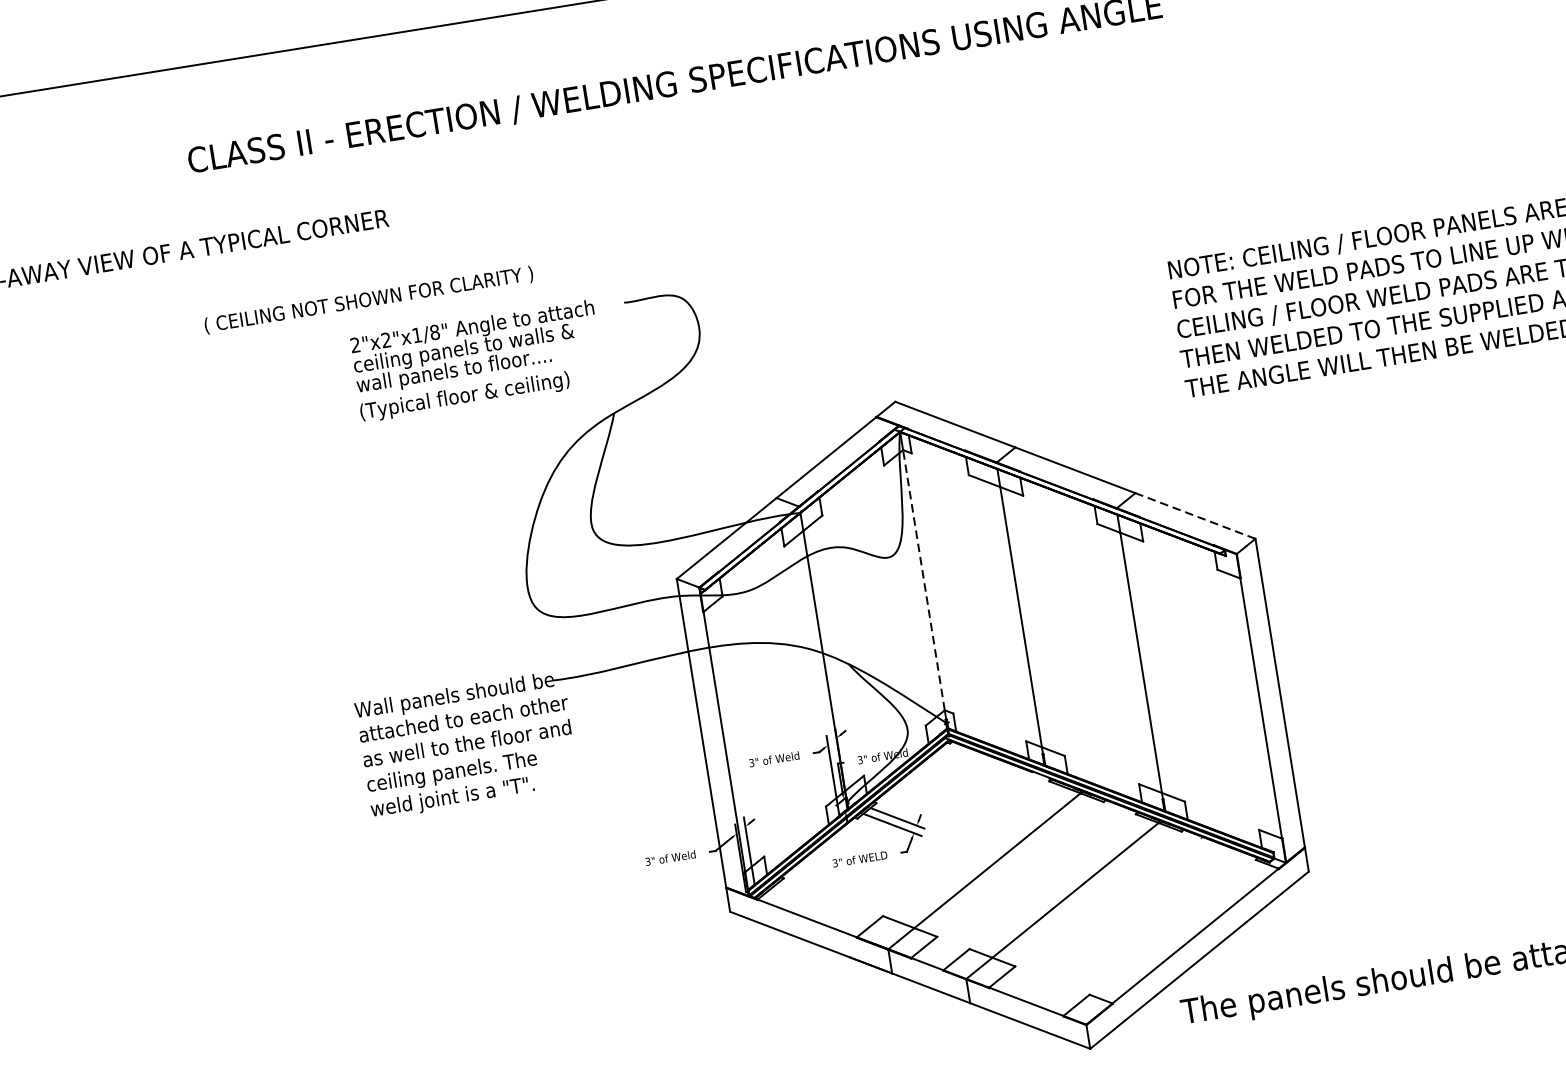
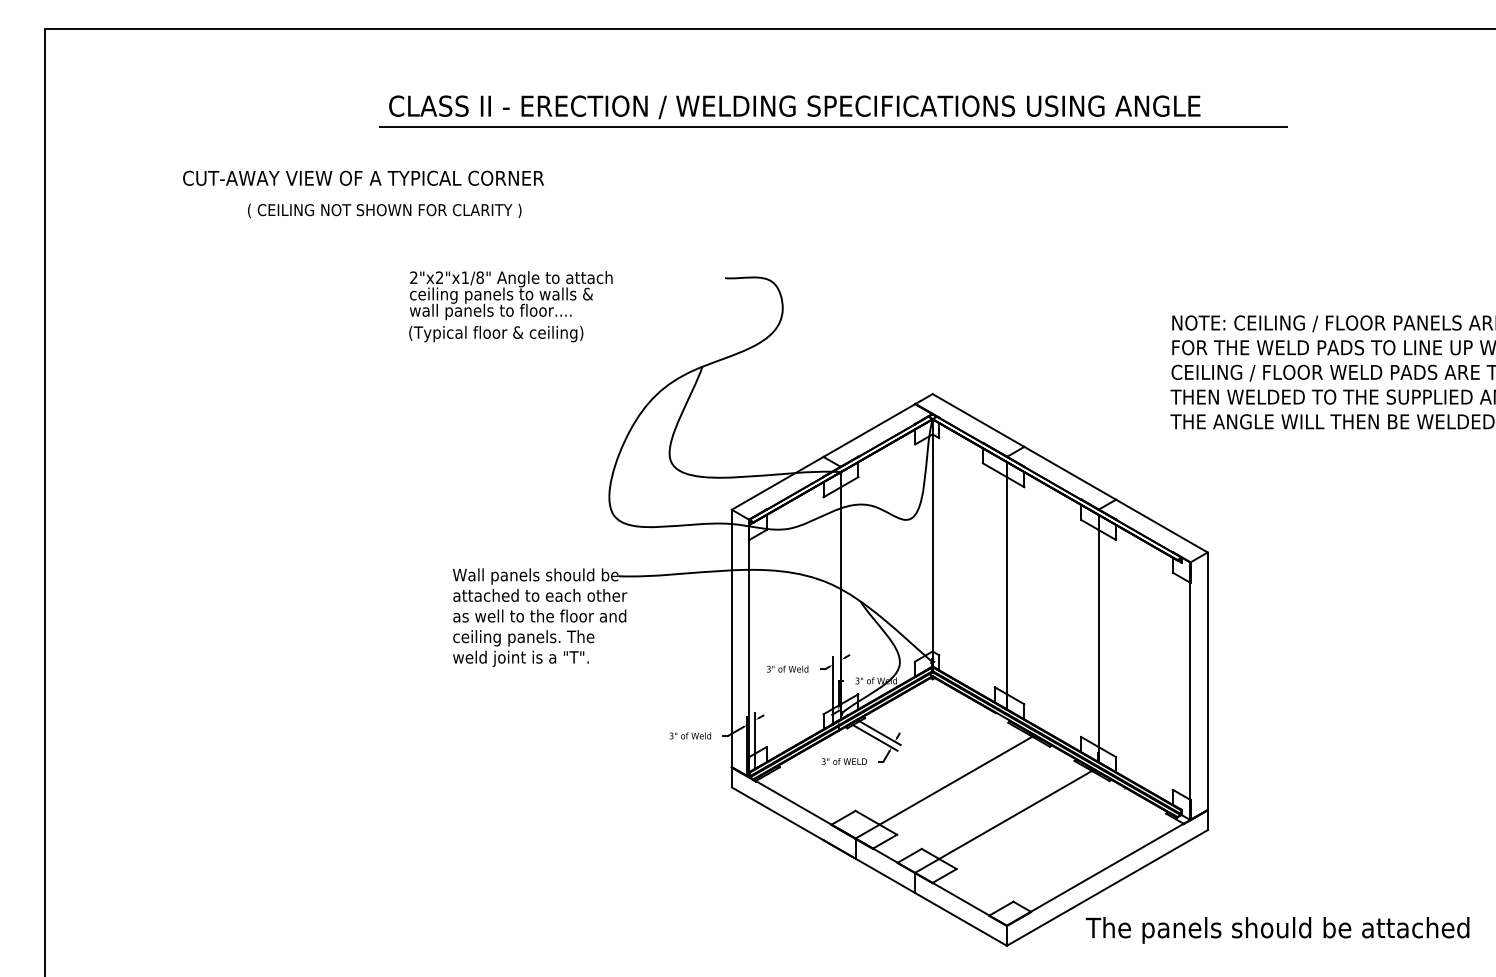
line: (725, 100) -> (833, 126), added
text: (368, 299) -> (384, 210), moved
text: (476, 361) -> (510, 306), moved
line: (1195, 516) -> (1161, 526), dashed -> solid
line: (923, 579) -> (932, 542), dashed -> solid

